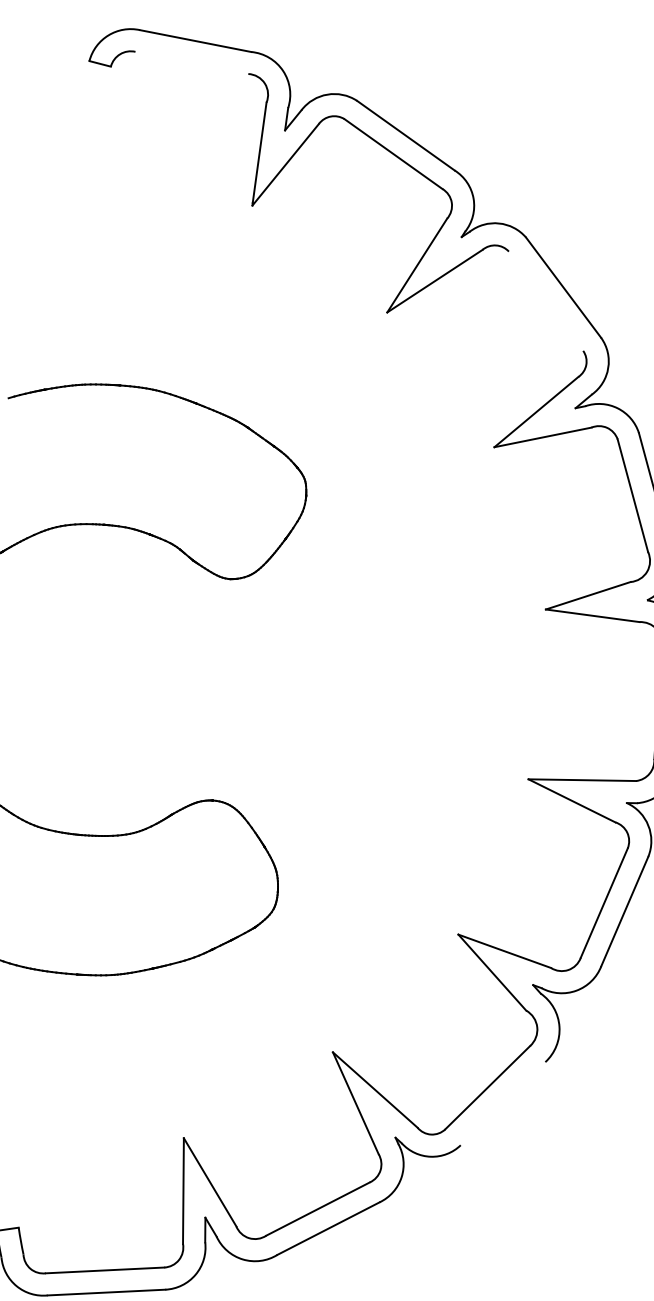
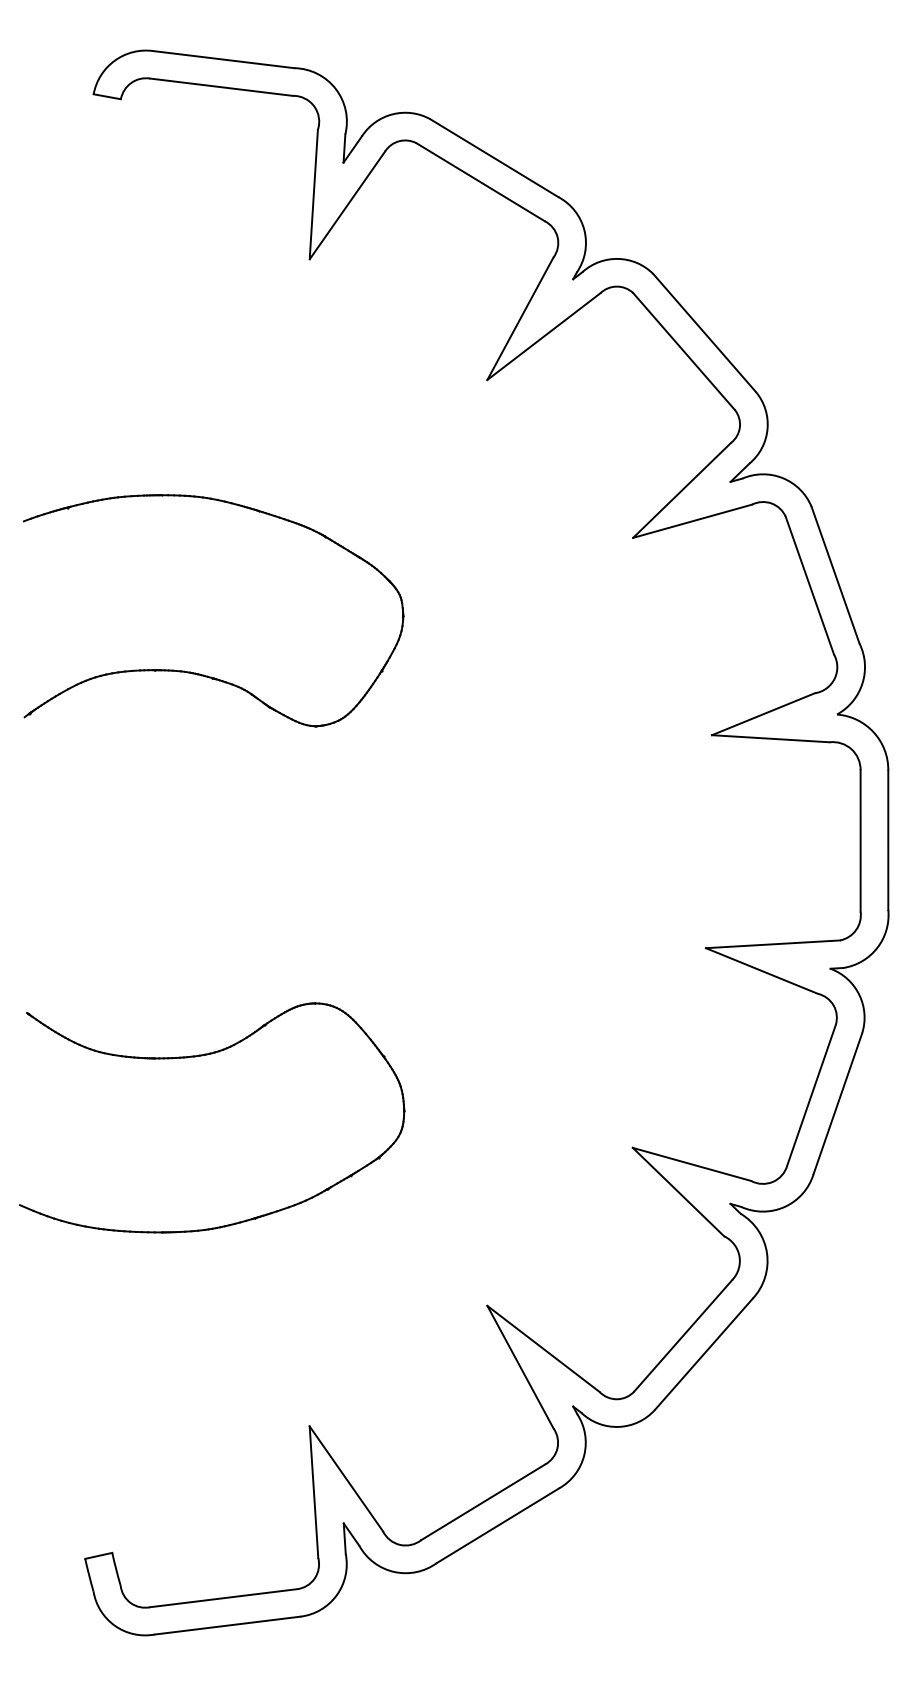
line: (192, 62) -> (221, 86), added
line: (545, 301) -> (683, 351), added
line: (502, 1103) -> (703, 1353), added

